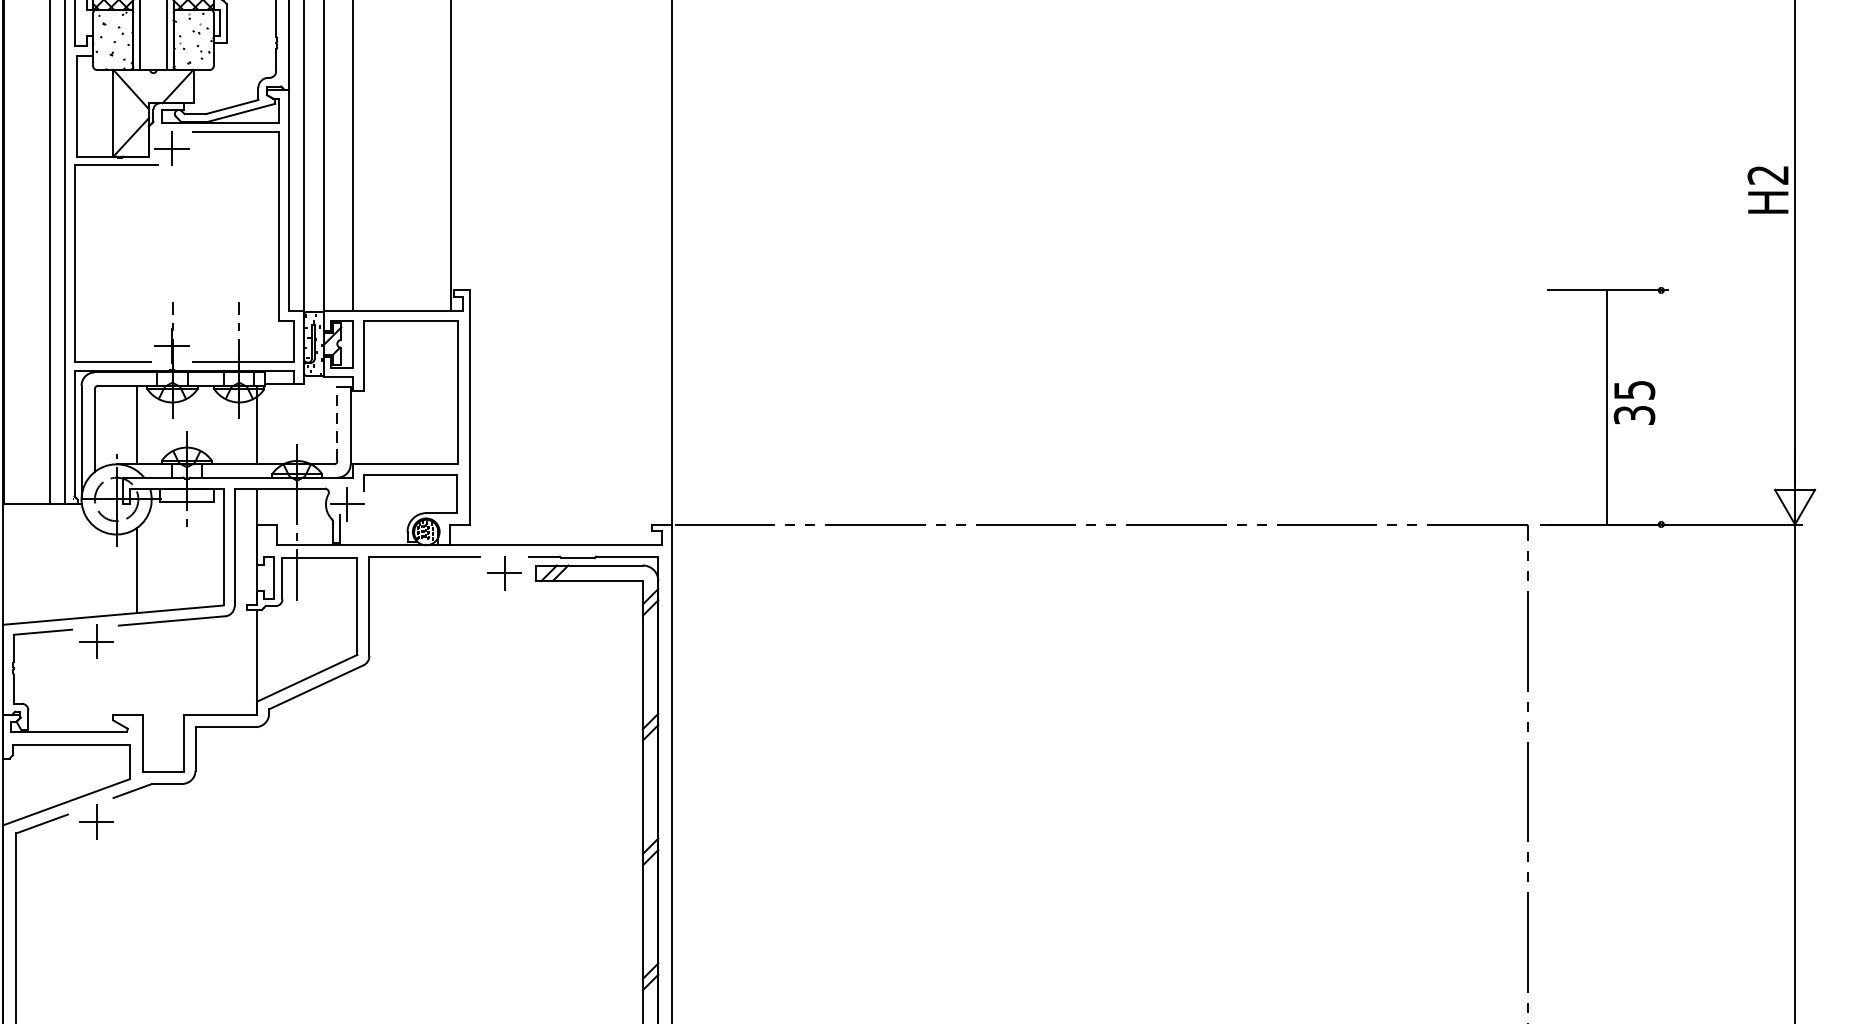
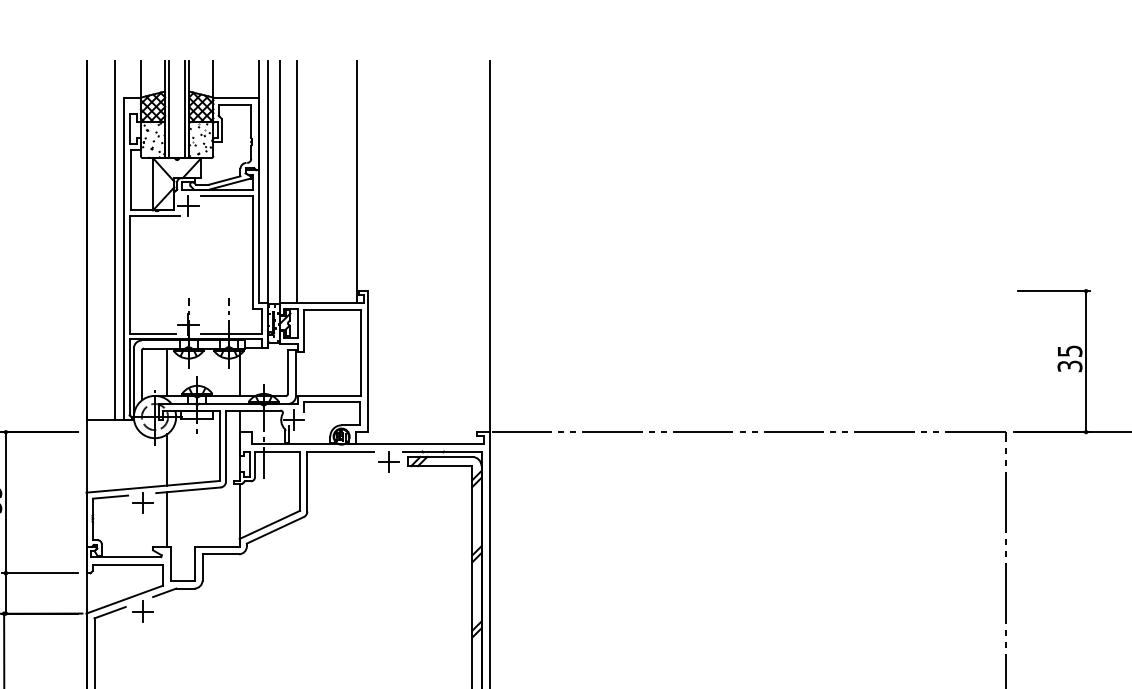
line: (1607, 407) -> (1086, 361), moved
line: (338, 423) -> (288, 371), dashed -> solid
line: (137, 669) -> (167, 519), added

